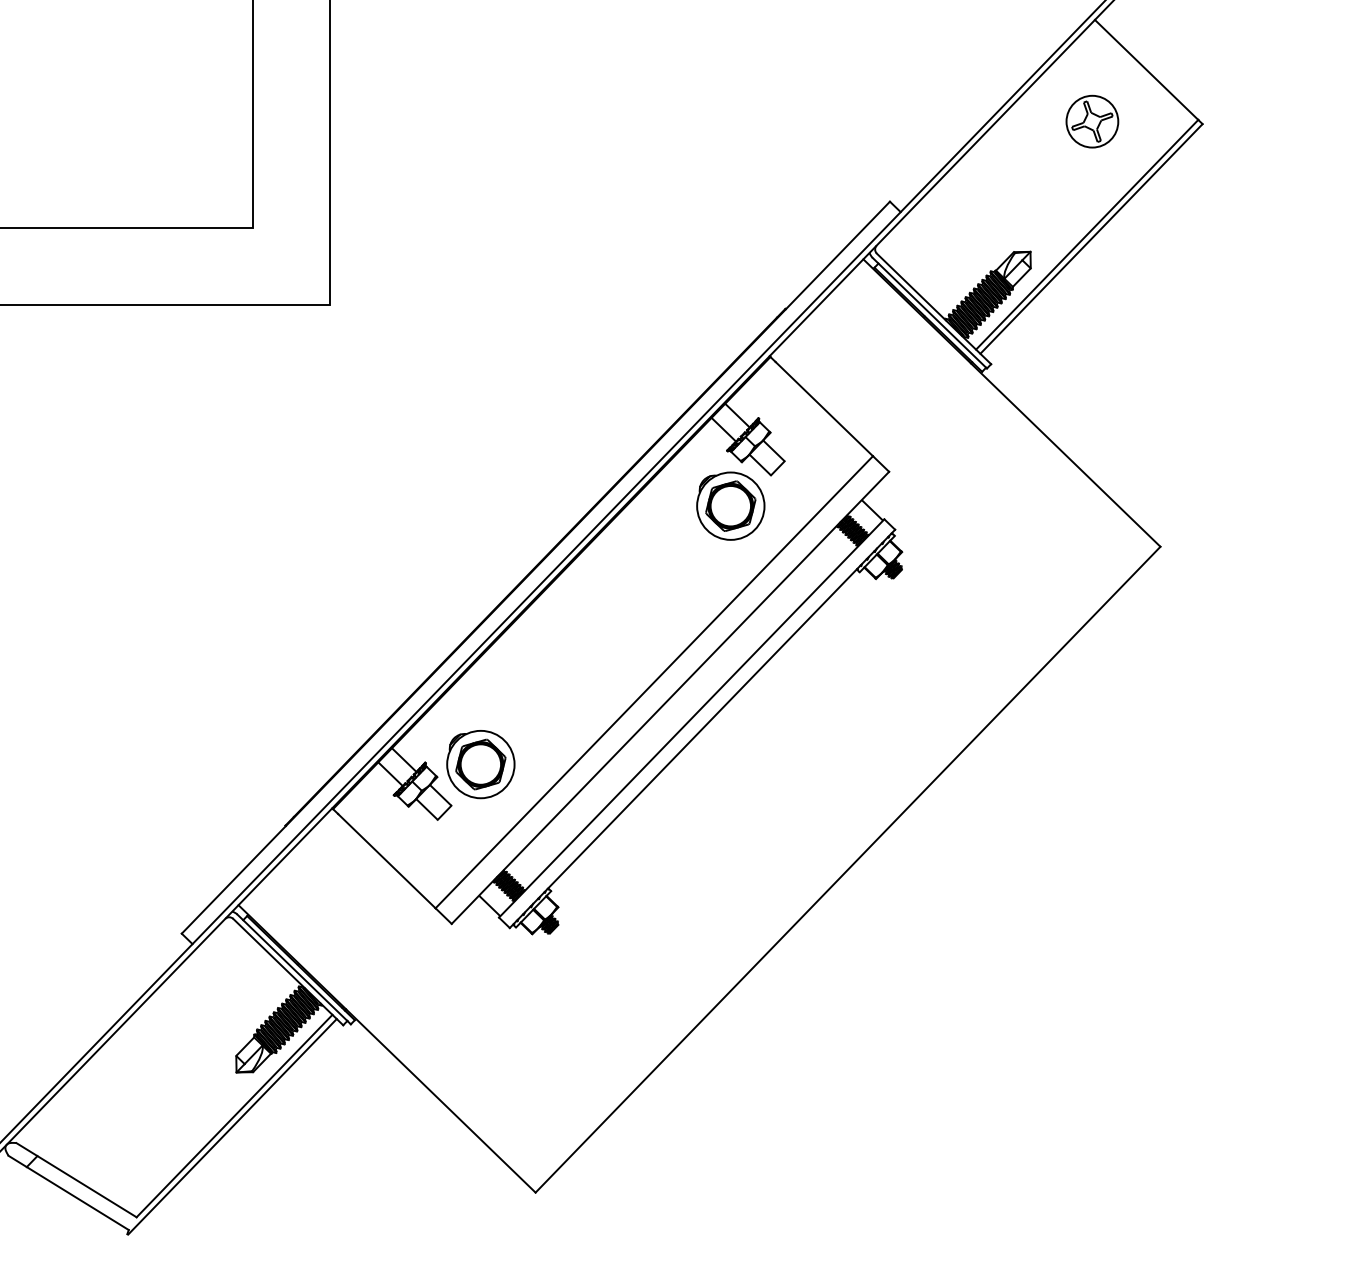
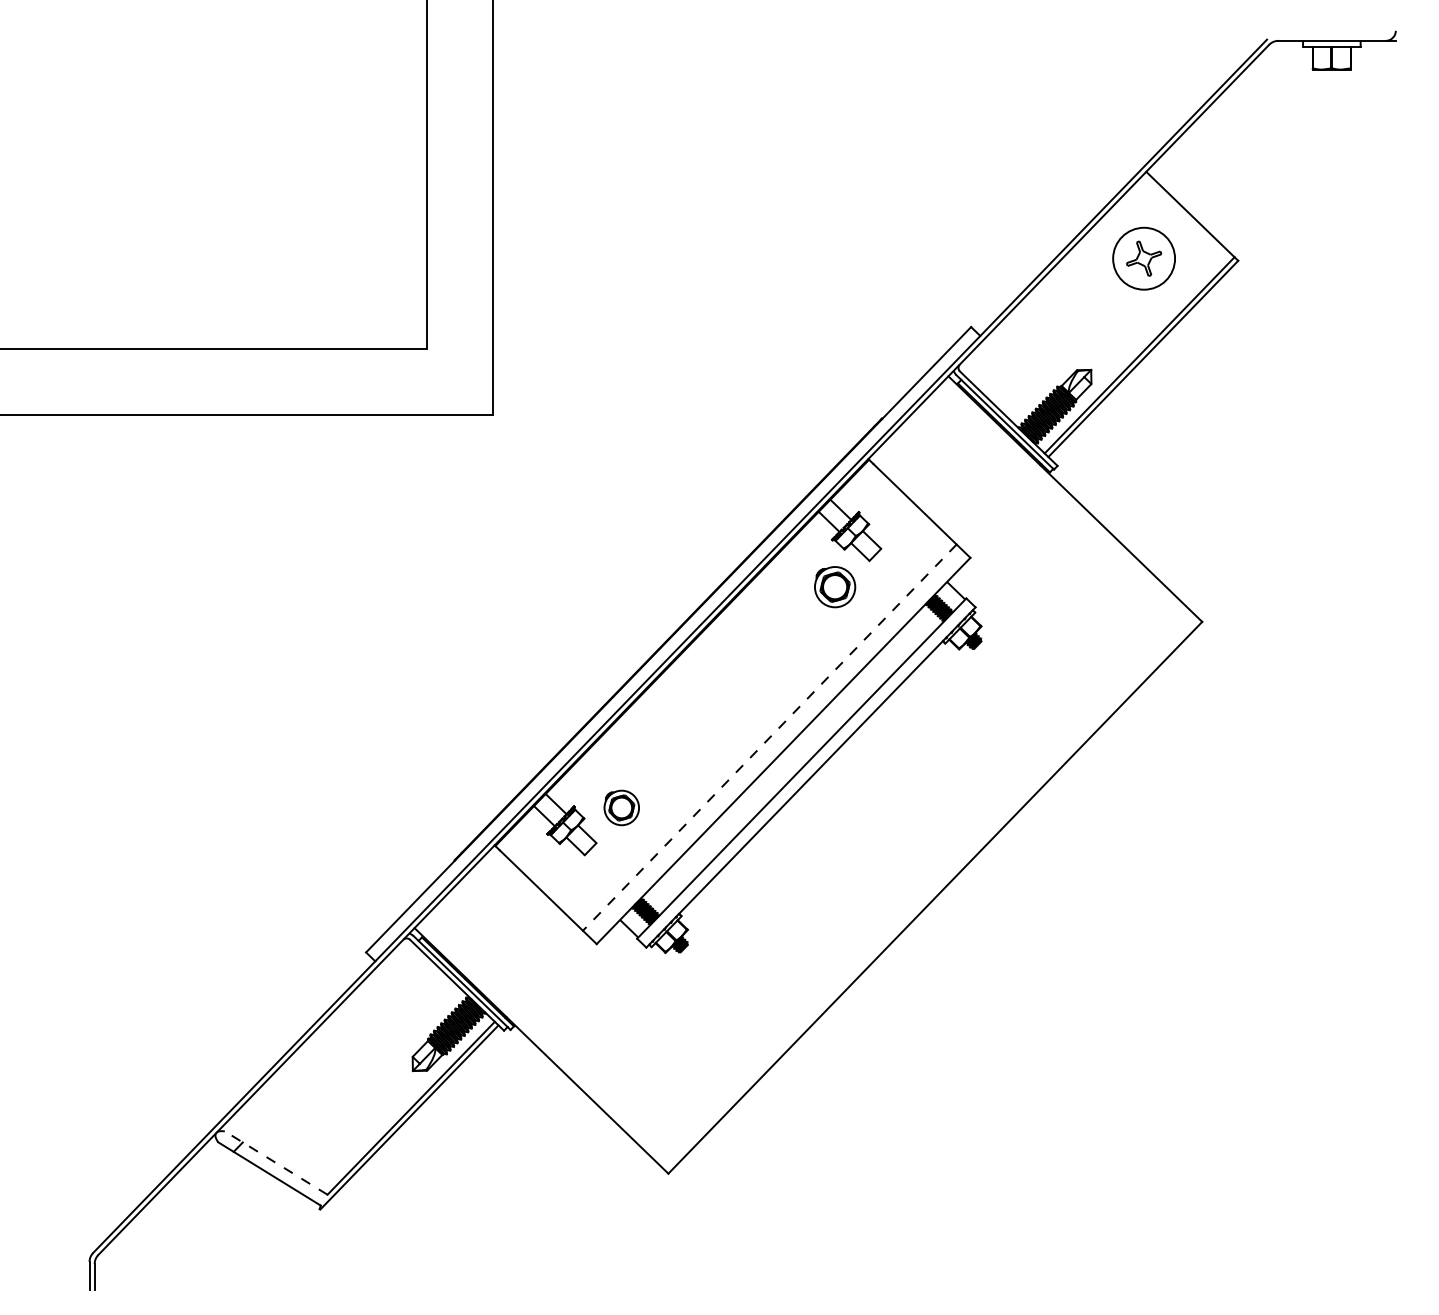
circle: (1091, 121) -> (1143, 258), size x1.4
part: (730, 505) -> (834, 586), size x0.7
line: (653, 682) -> (769, 737), solid -> dashed
part: (480, 764) -> (621, 807), size x0.6
line: (75, 1179) -> (275, 1162), solid -> dashed

